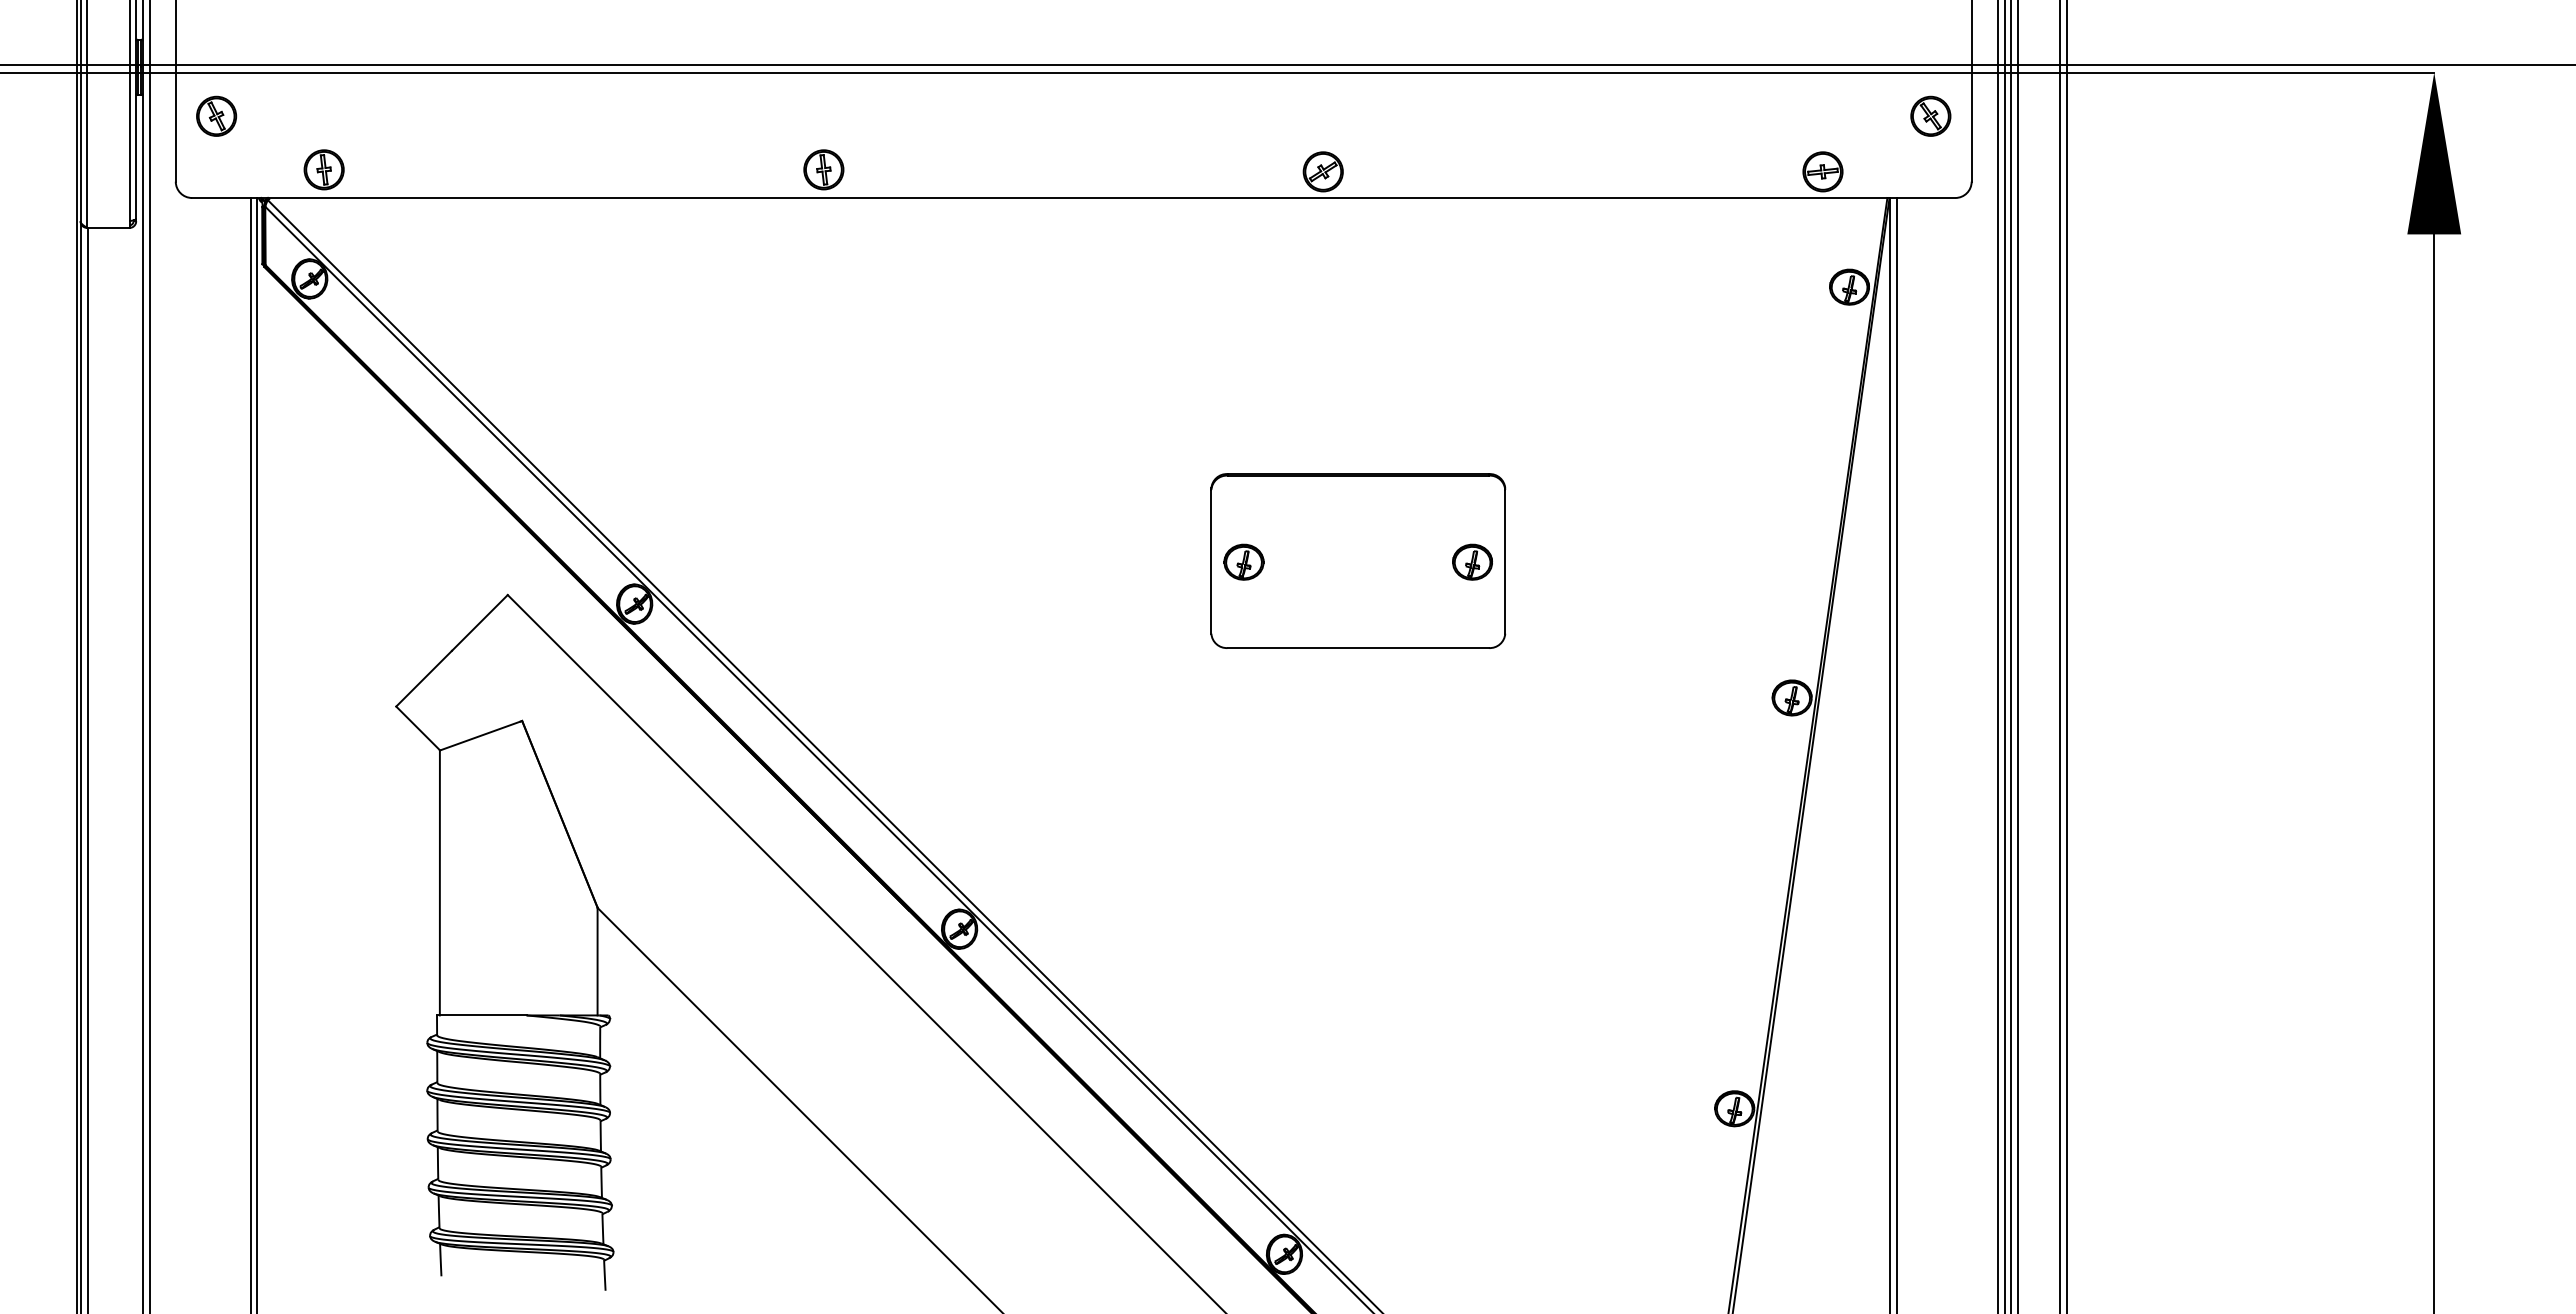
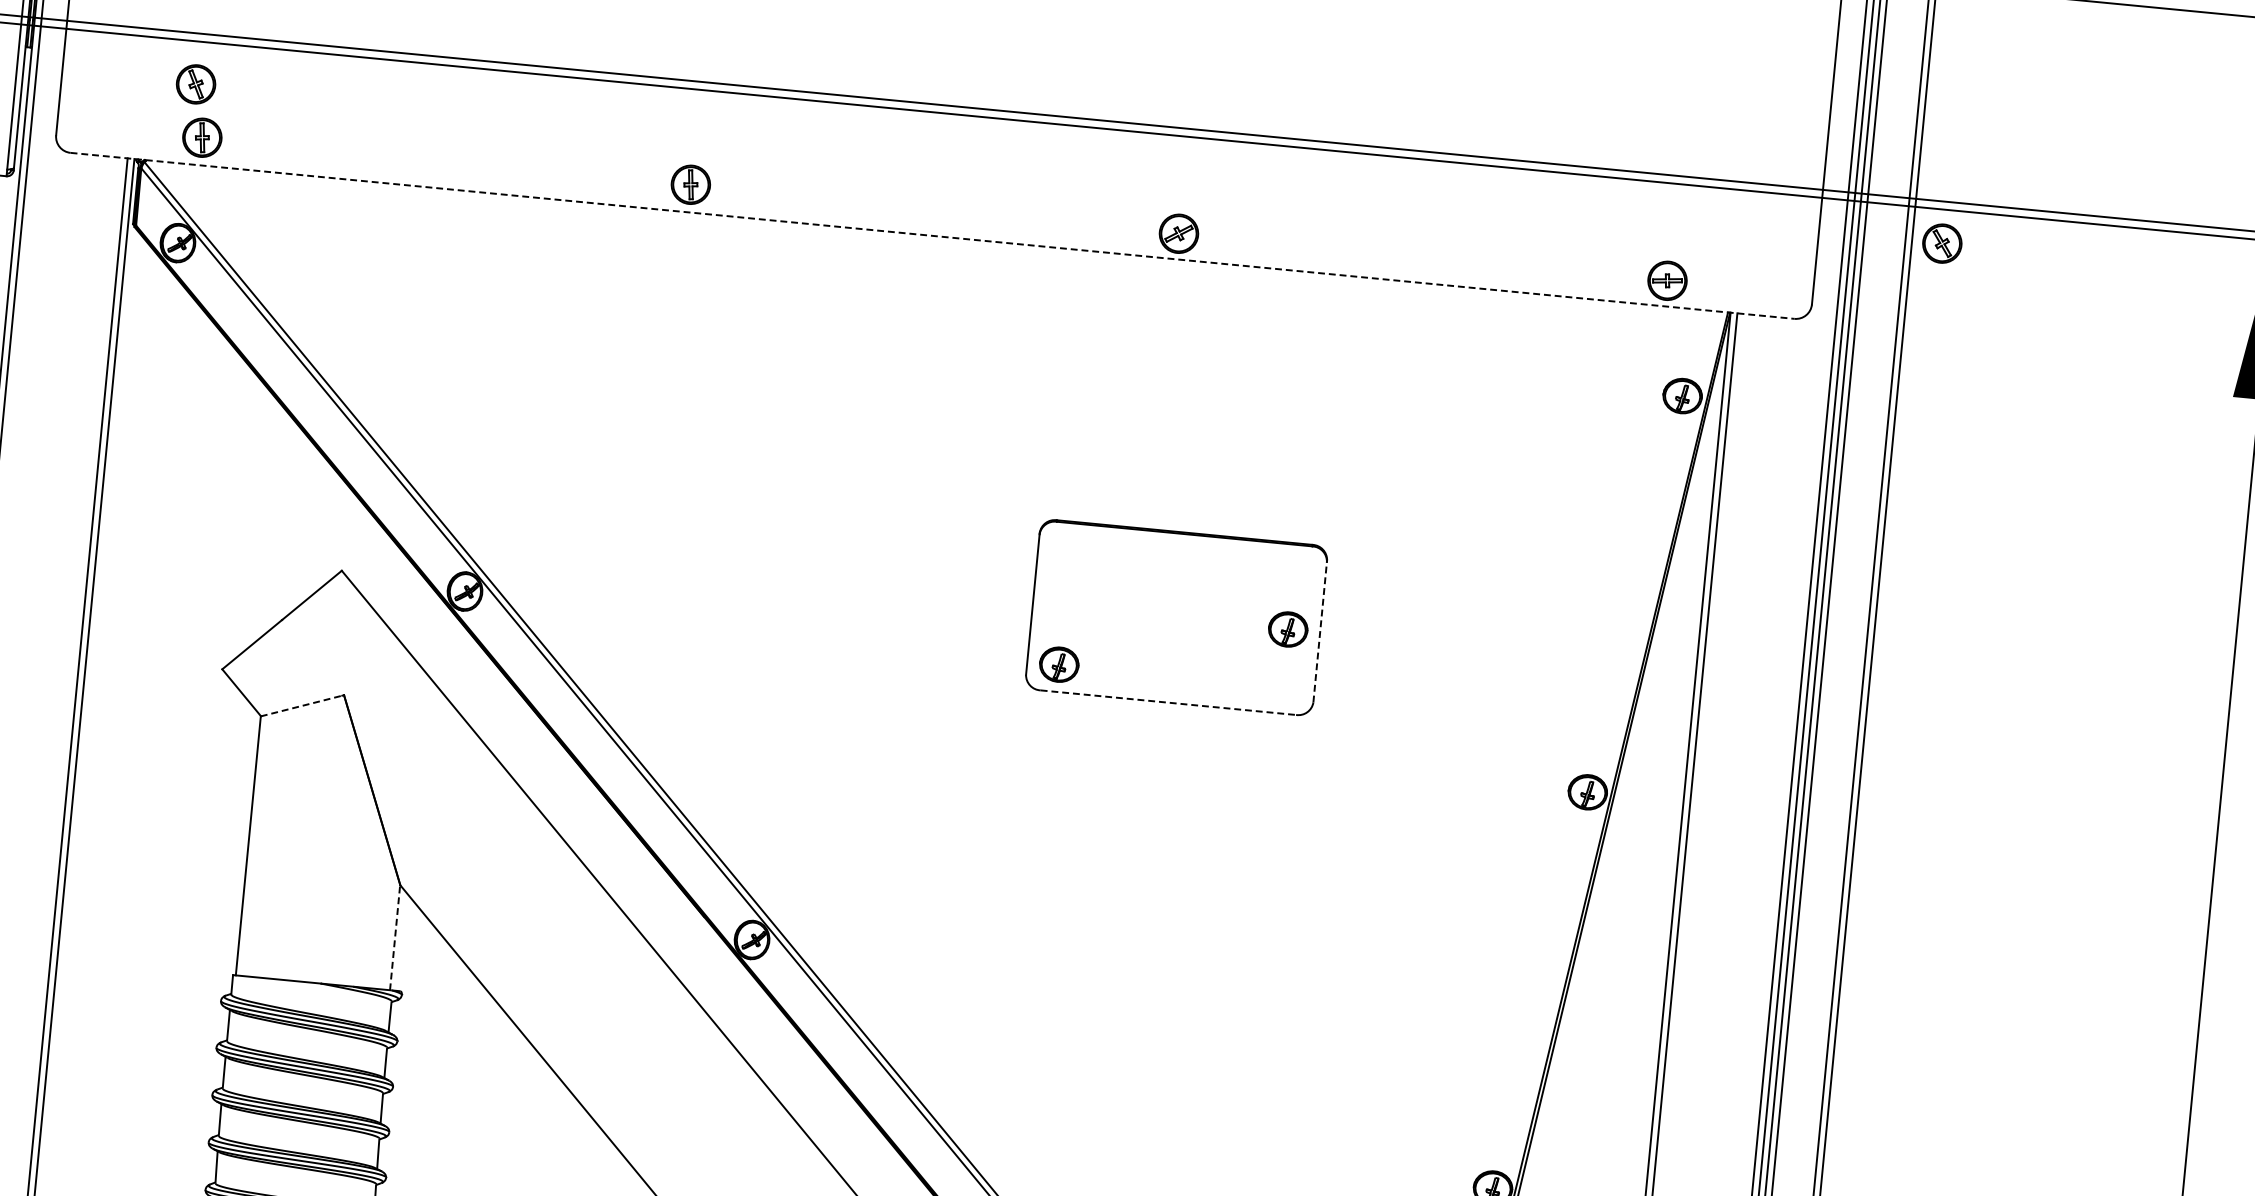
part: (216, 115) -> (196, 83), moved
part: (1930, 115) -> (1942, 242), moved
line: (1073, 198) -> (932, 236), solid -> dashed
part: (1243, 561) -> (1058, 663), moved
line: (1505, 561) -> (1320, 631), solid -> dashed
line: (1358, 648) -> (1168, 703), solid -> dashed
line: (480, 736) -> (301, 706), solid -> dashed
line: (597, 961) -> (395, 937), solid -> dashed

